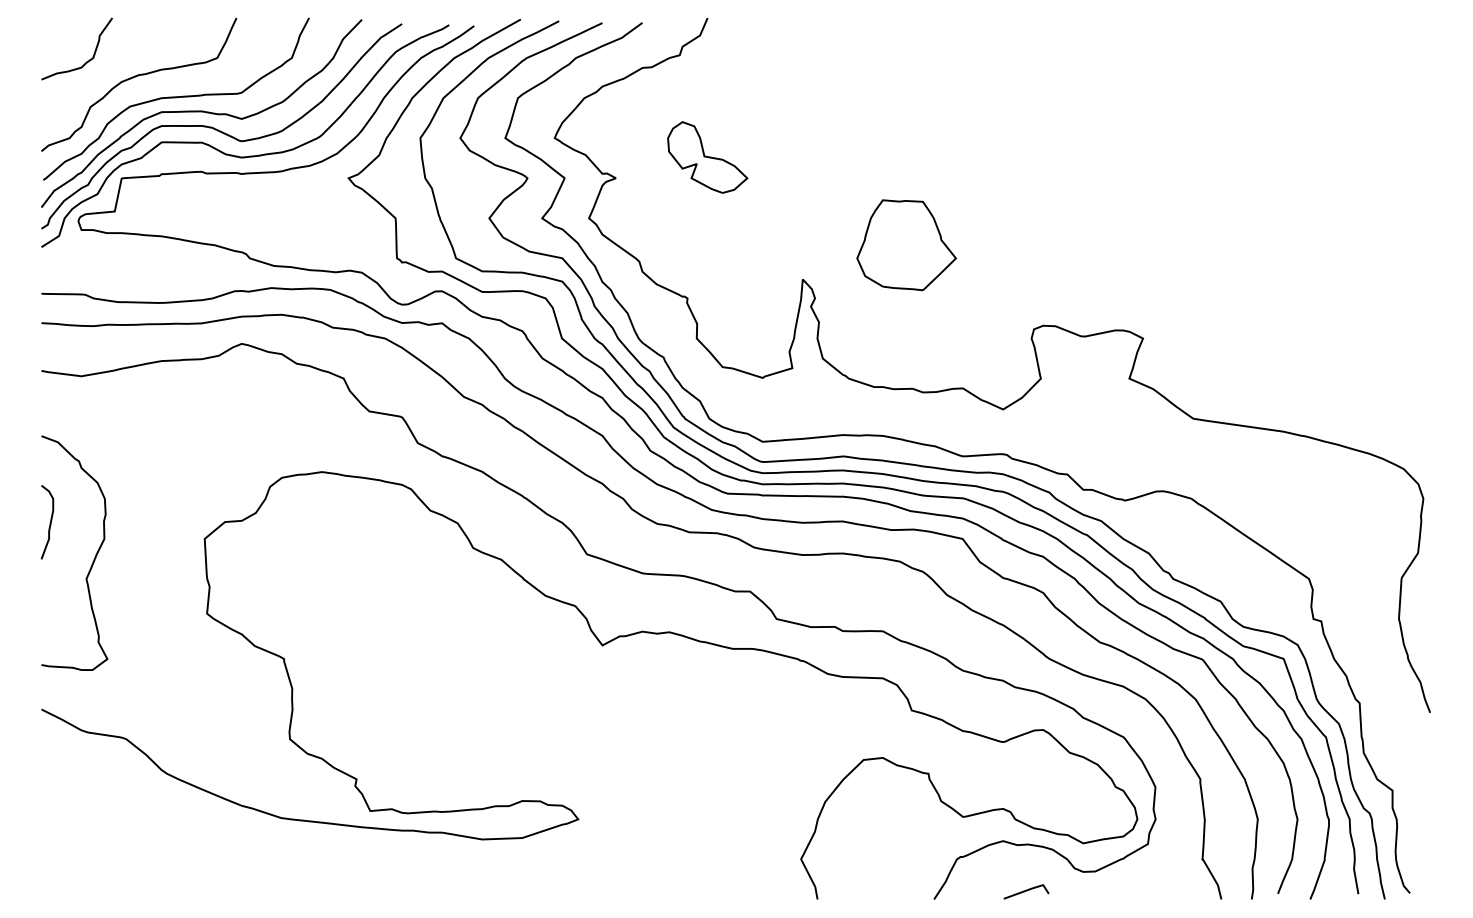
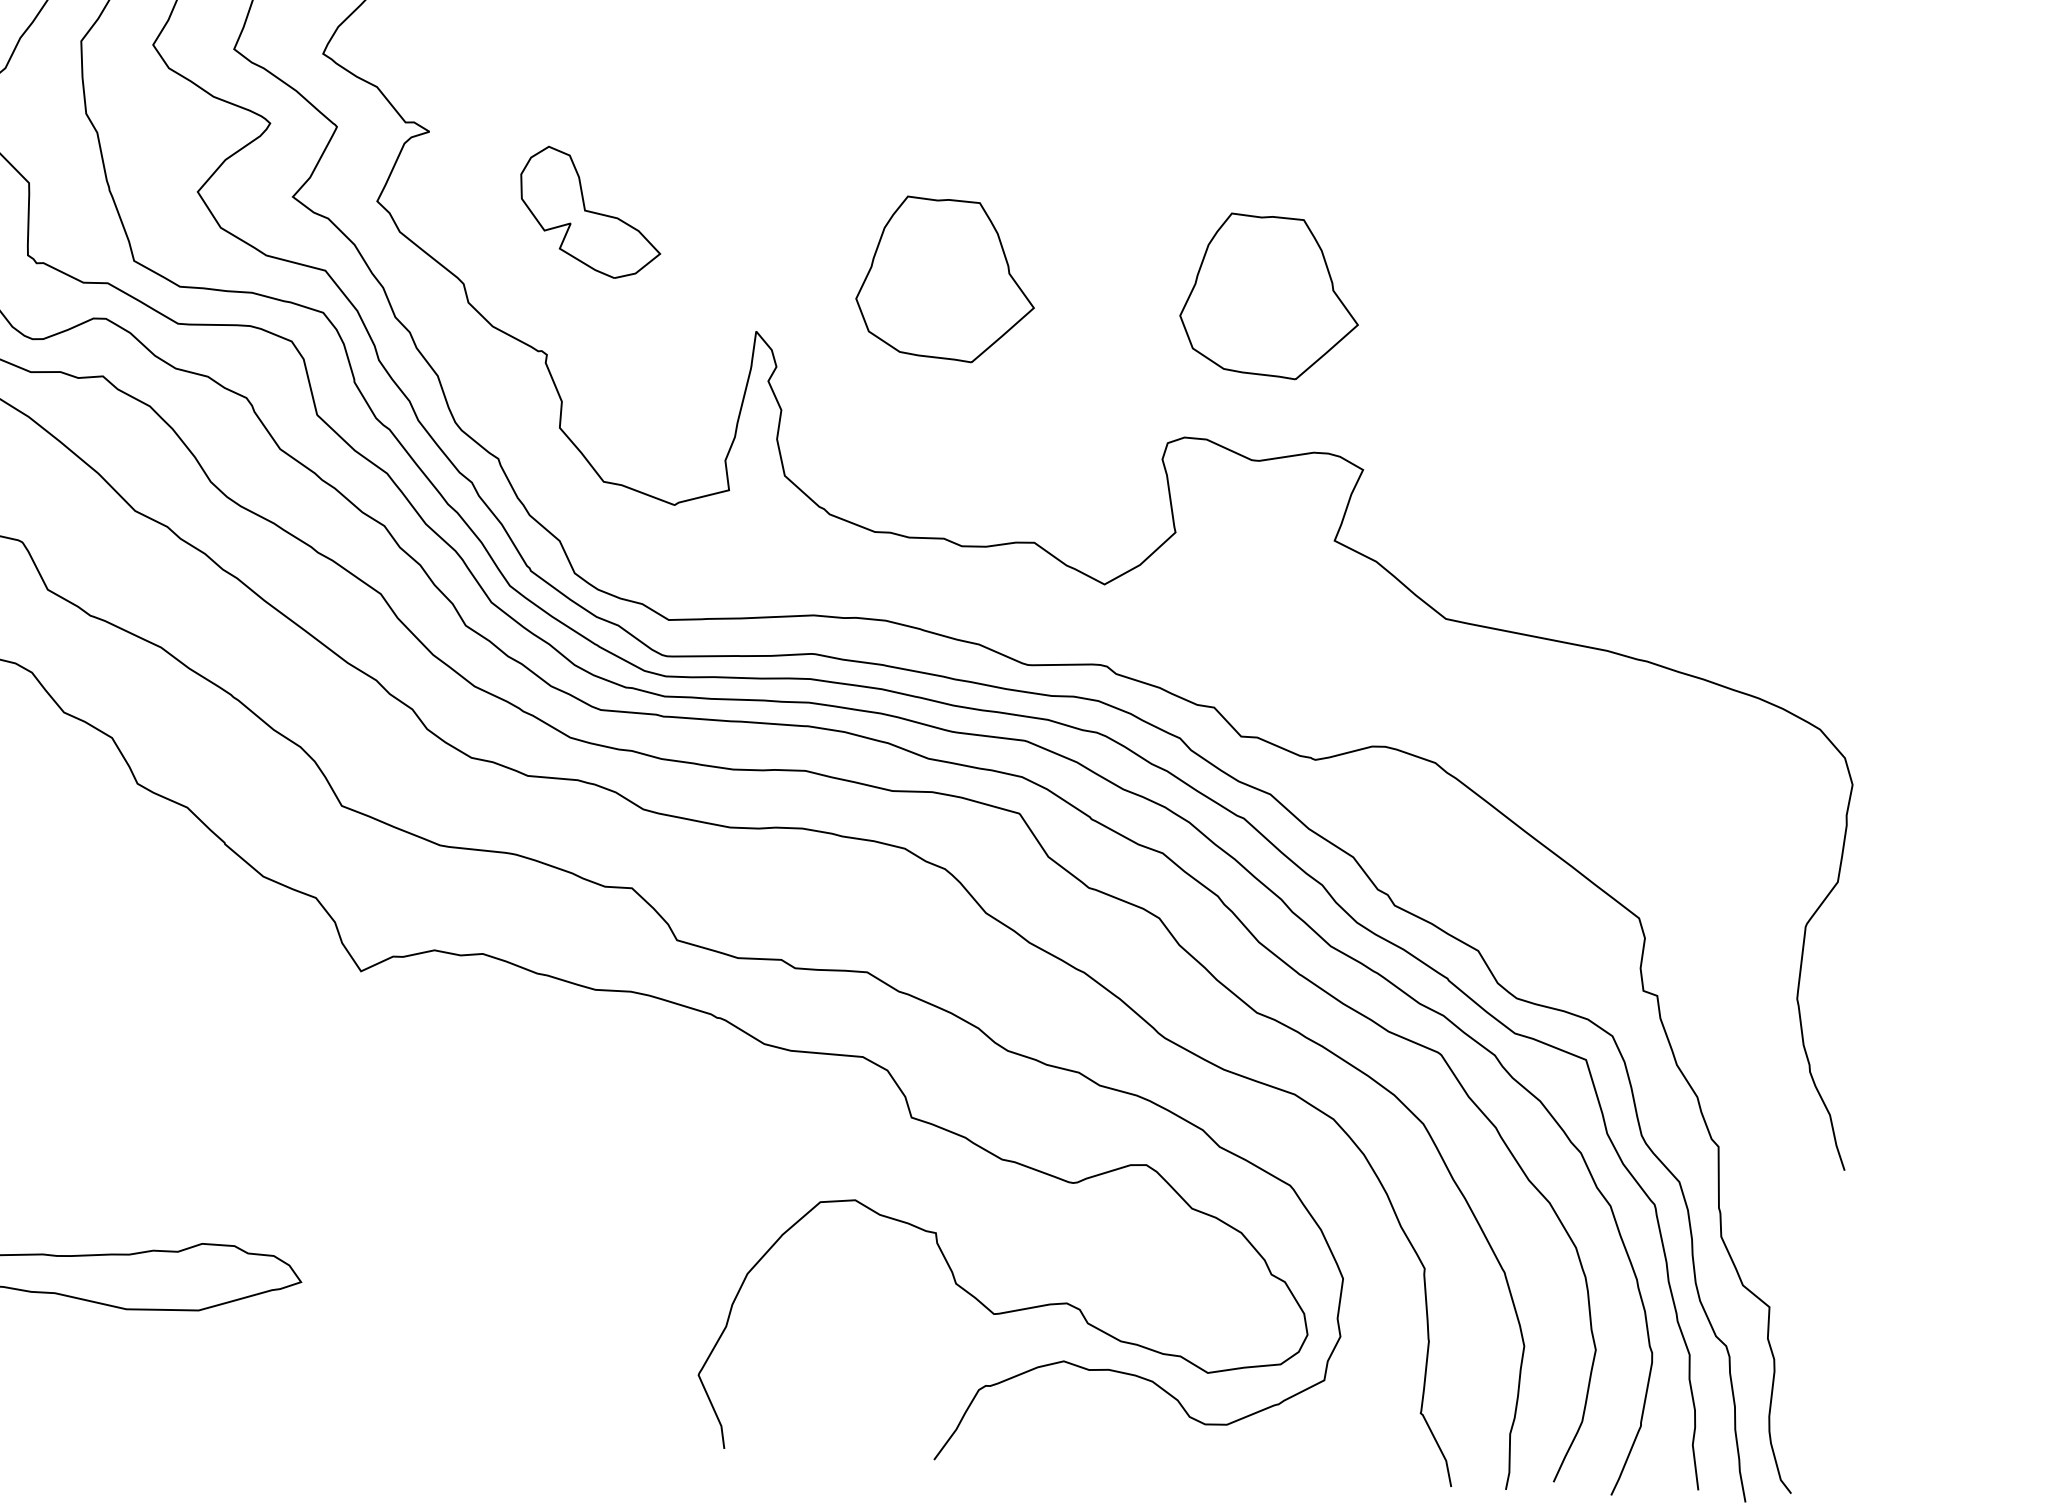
part: (707, 157) -> (590, 212), moved
part: (1086, 245) -> (1270, 297), added
line: (1026, 891) -> (1101, 1454), removed

